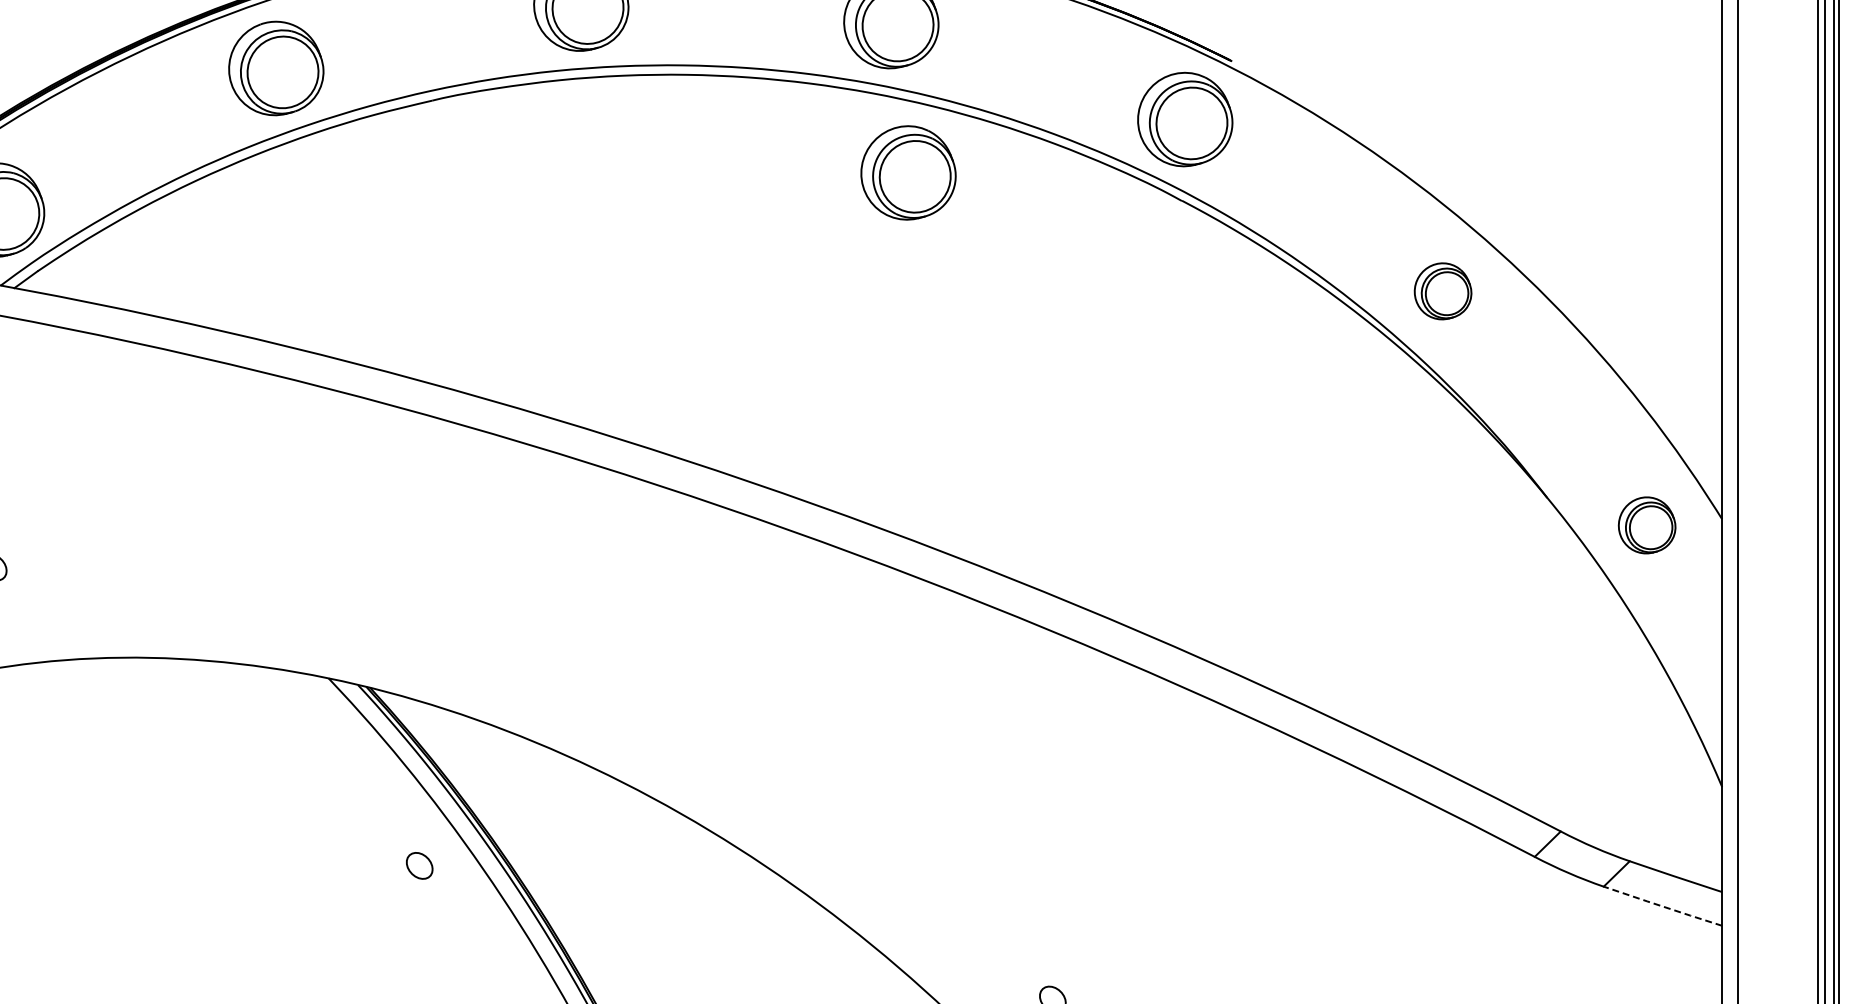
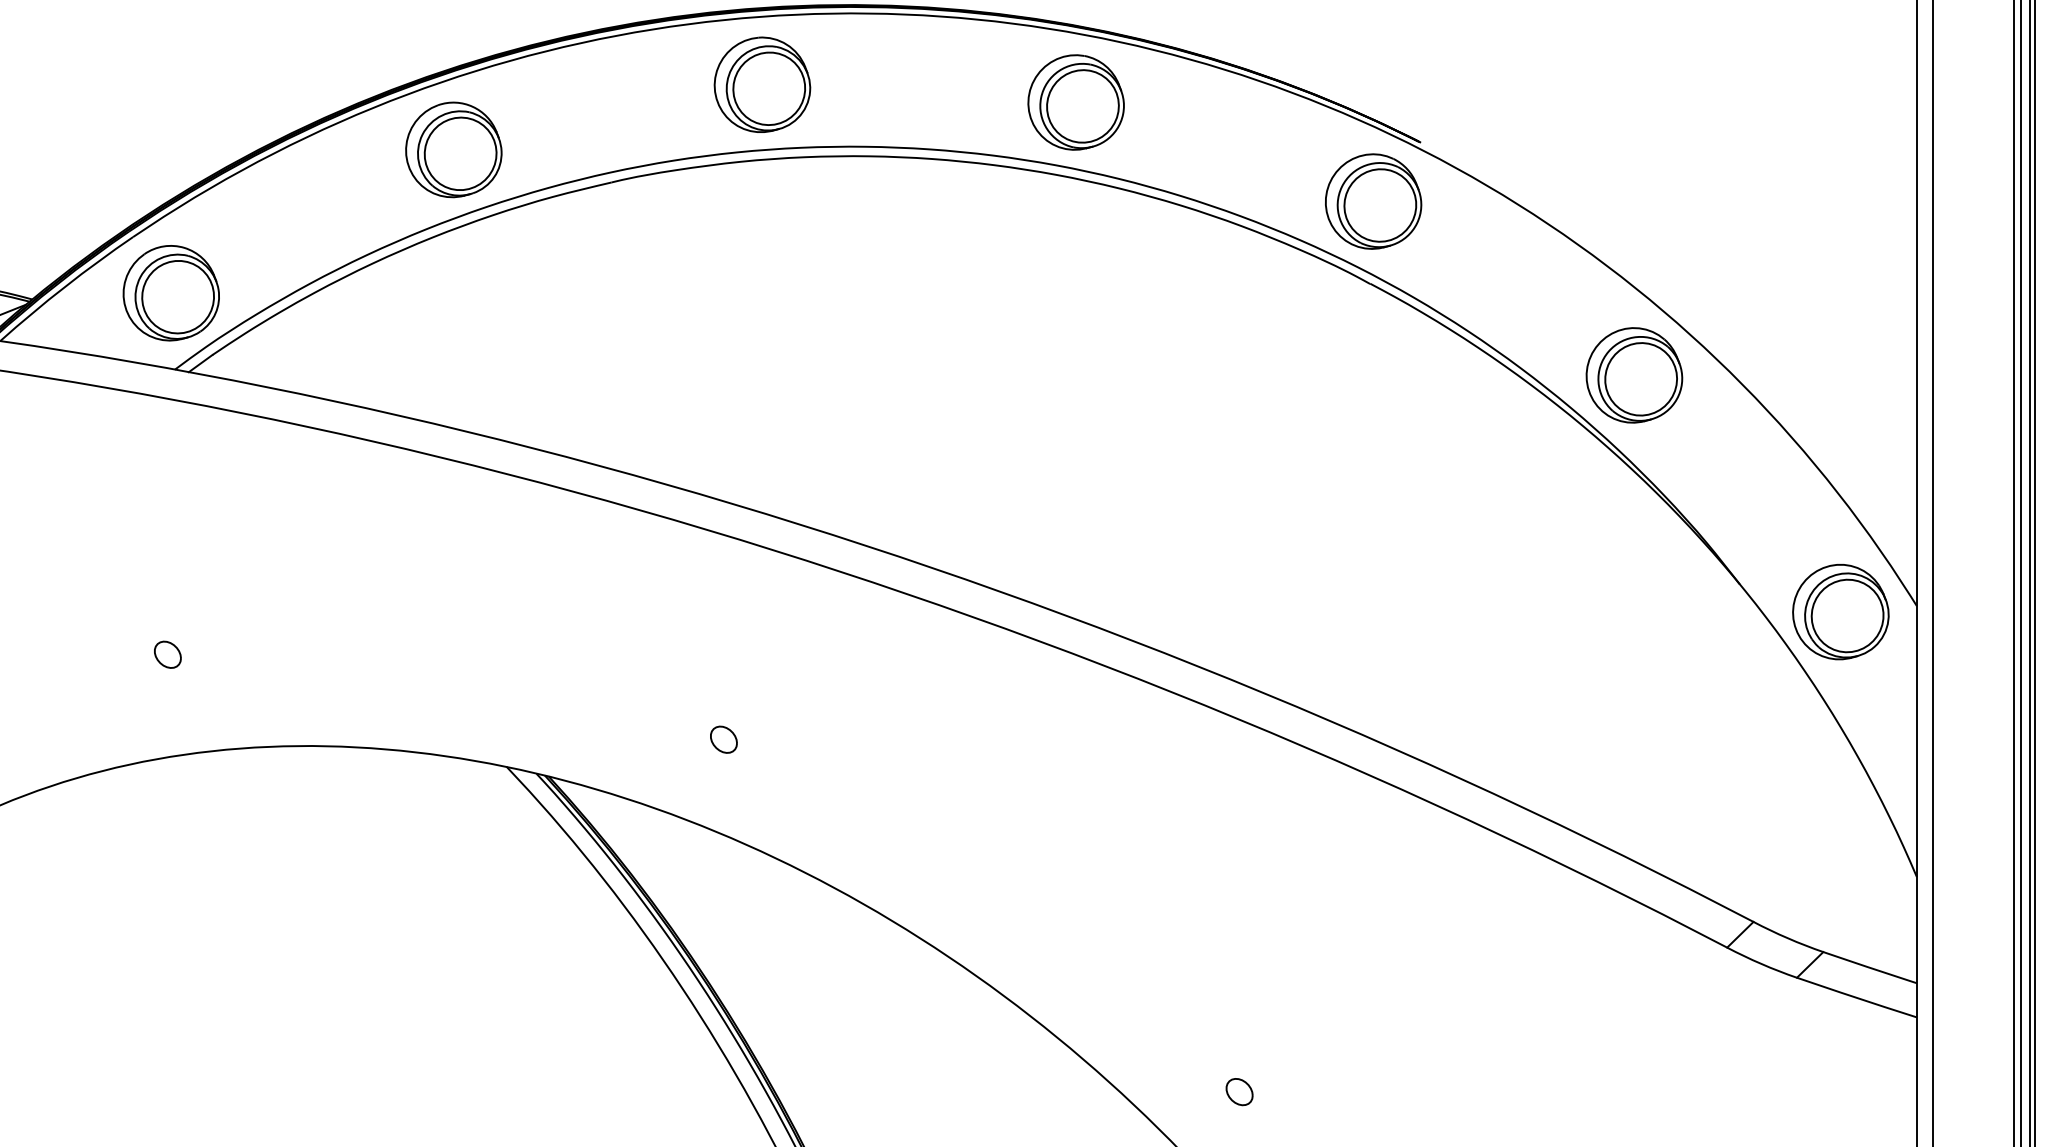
part: (908, 172) -> (1093, 255), removed
part: (1443, 291) -> (1634, 375), size x1.67
part: (1646, 525) -> (1840, 612), size x1.67
part: (419, 865) -> (723, 739), moved
line: (1662, 906) -> (1856, 997), dashed -> solid

